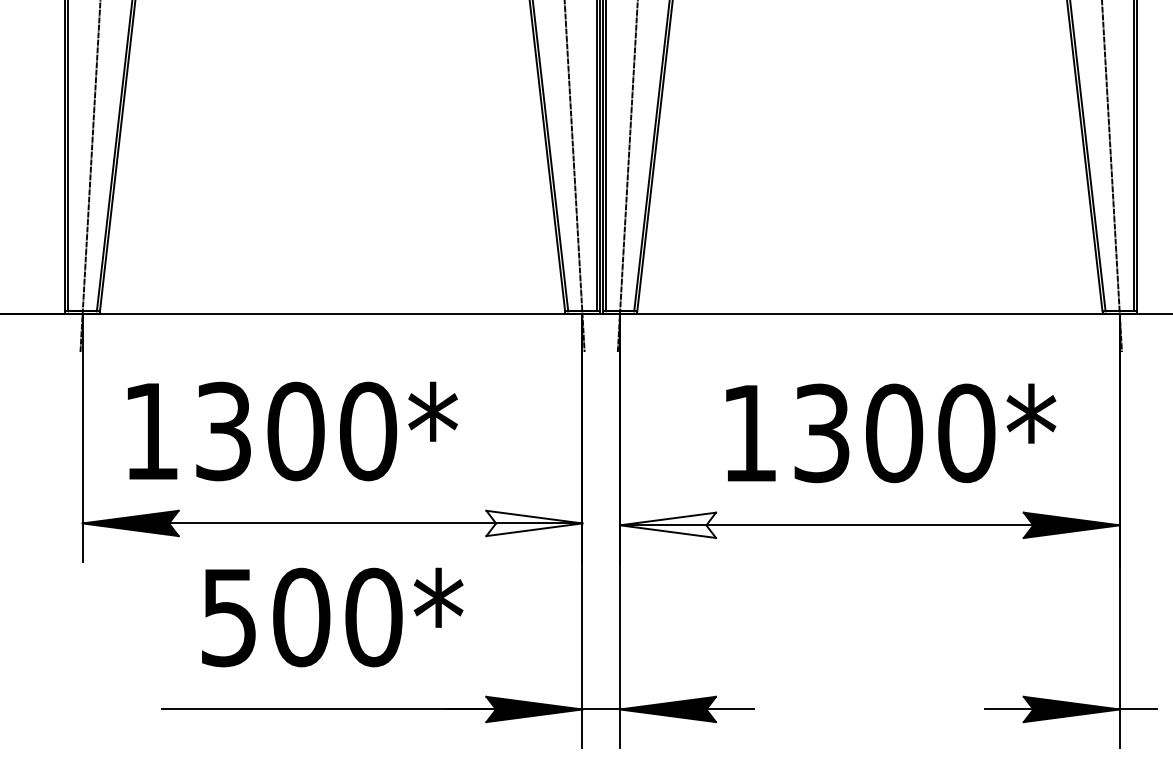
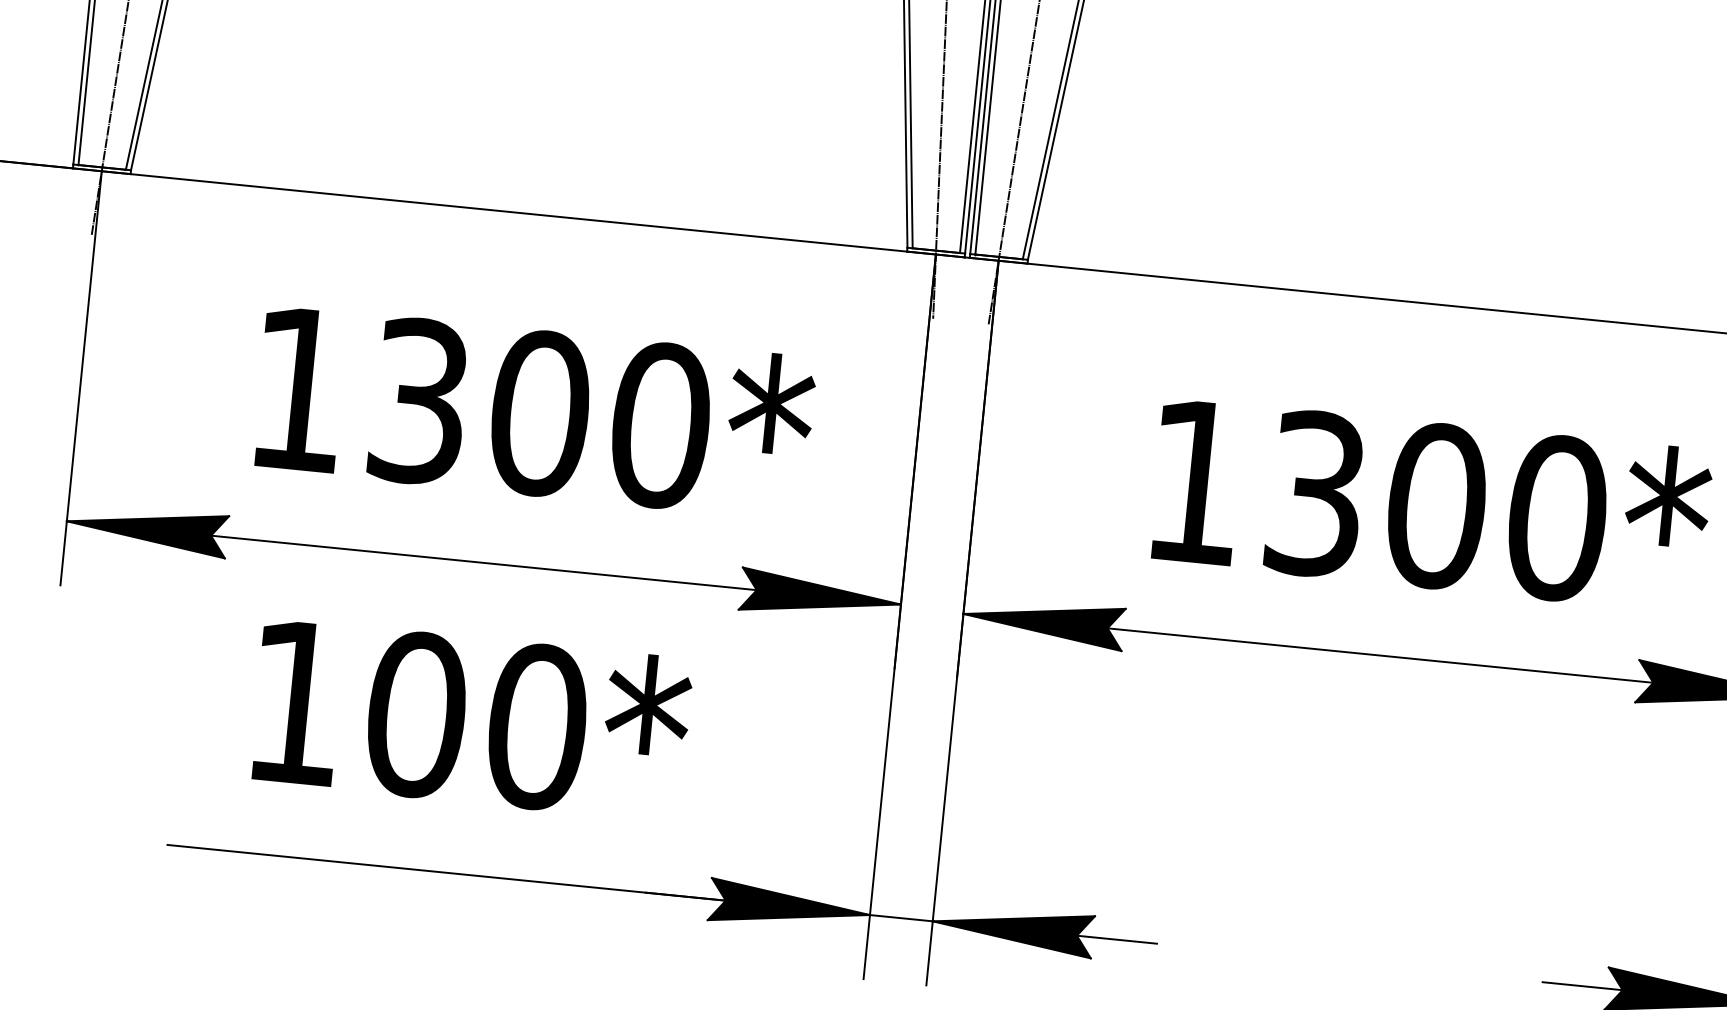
text: (292, 431) -> (534, 412), moved
fill: (534, 523) -> (820, 596), added
fill: (667, 524) -> (1042, 620), added
text: (228, 618) -> (294, 704), 500* -> 100*

